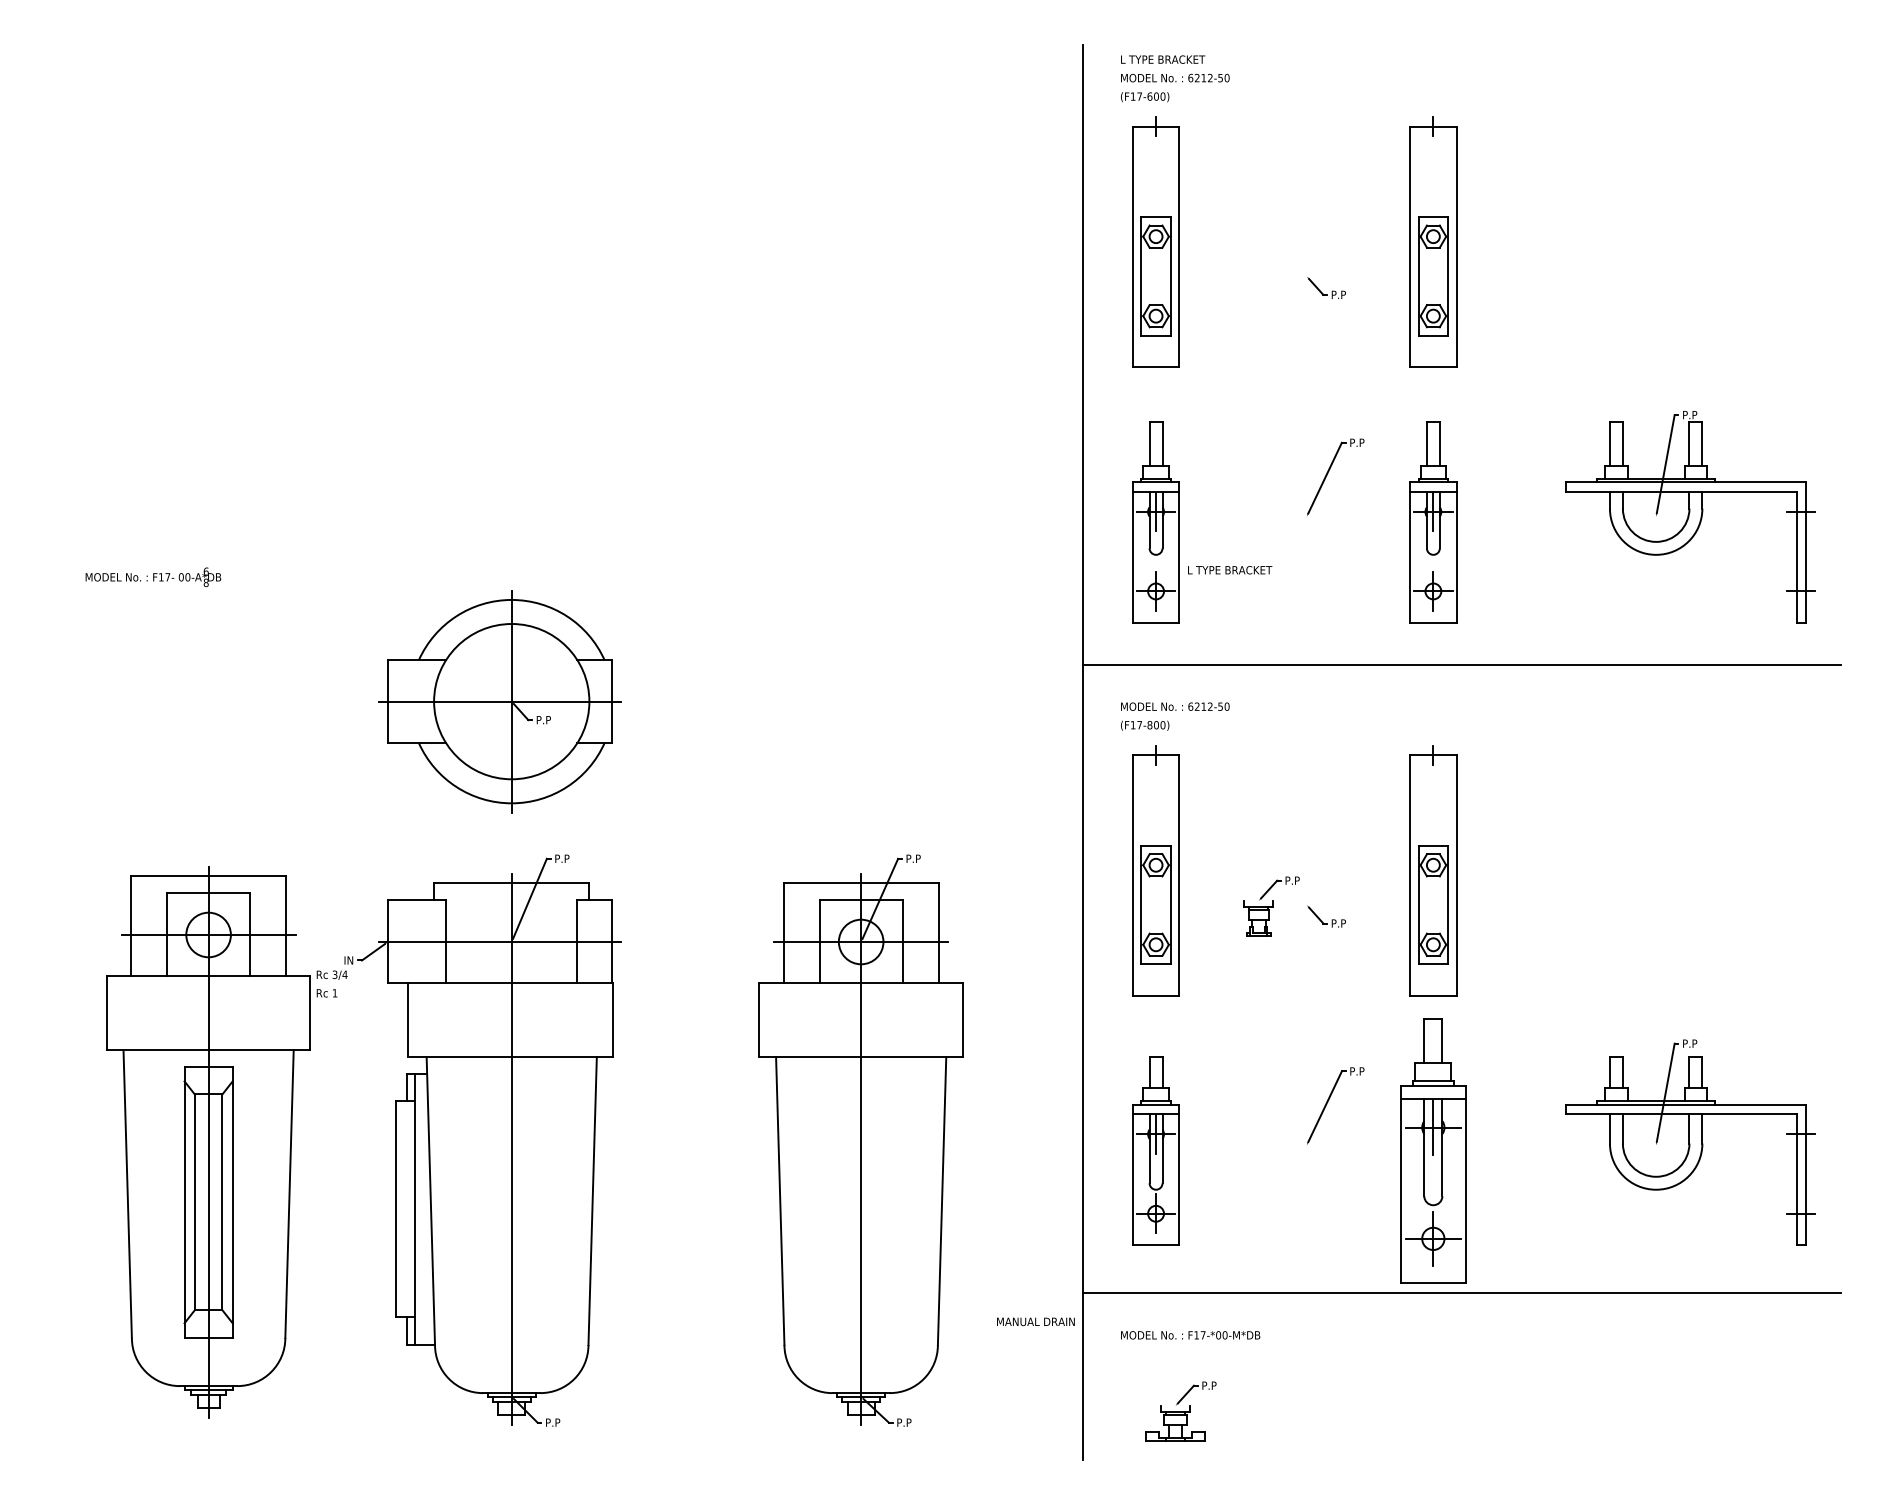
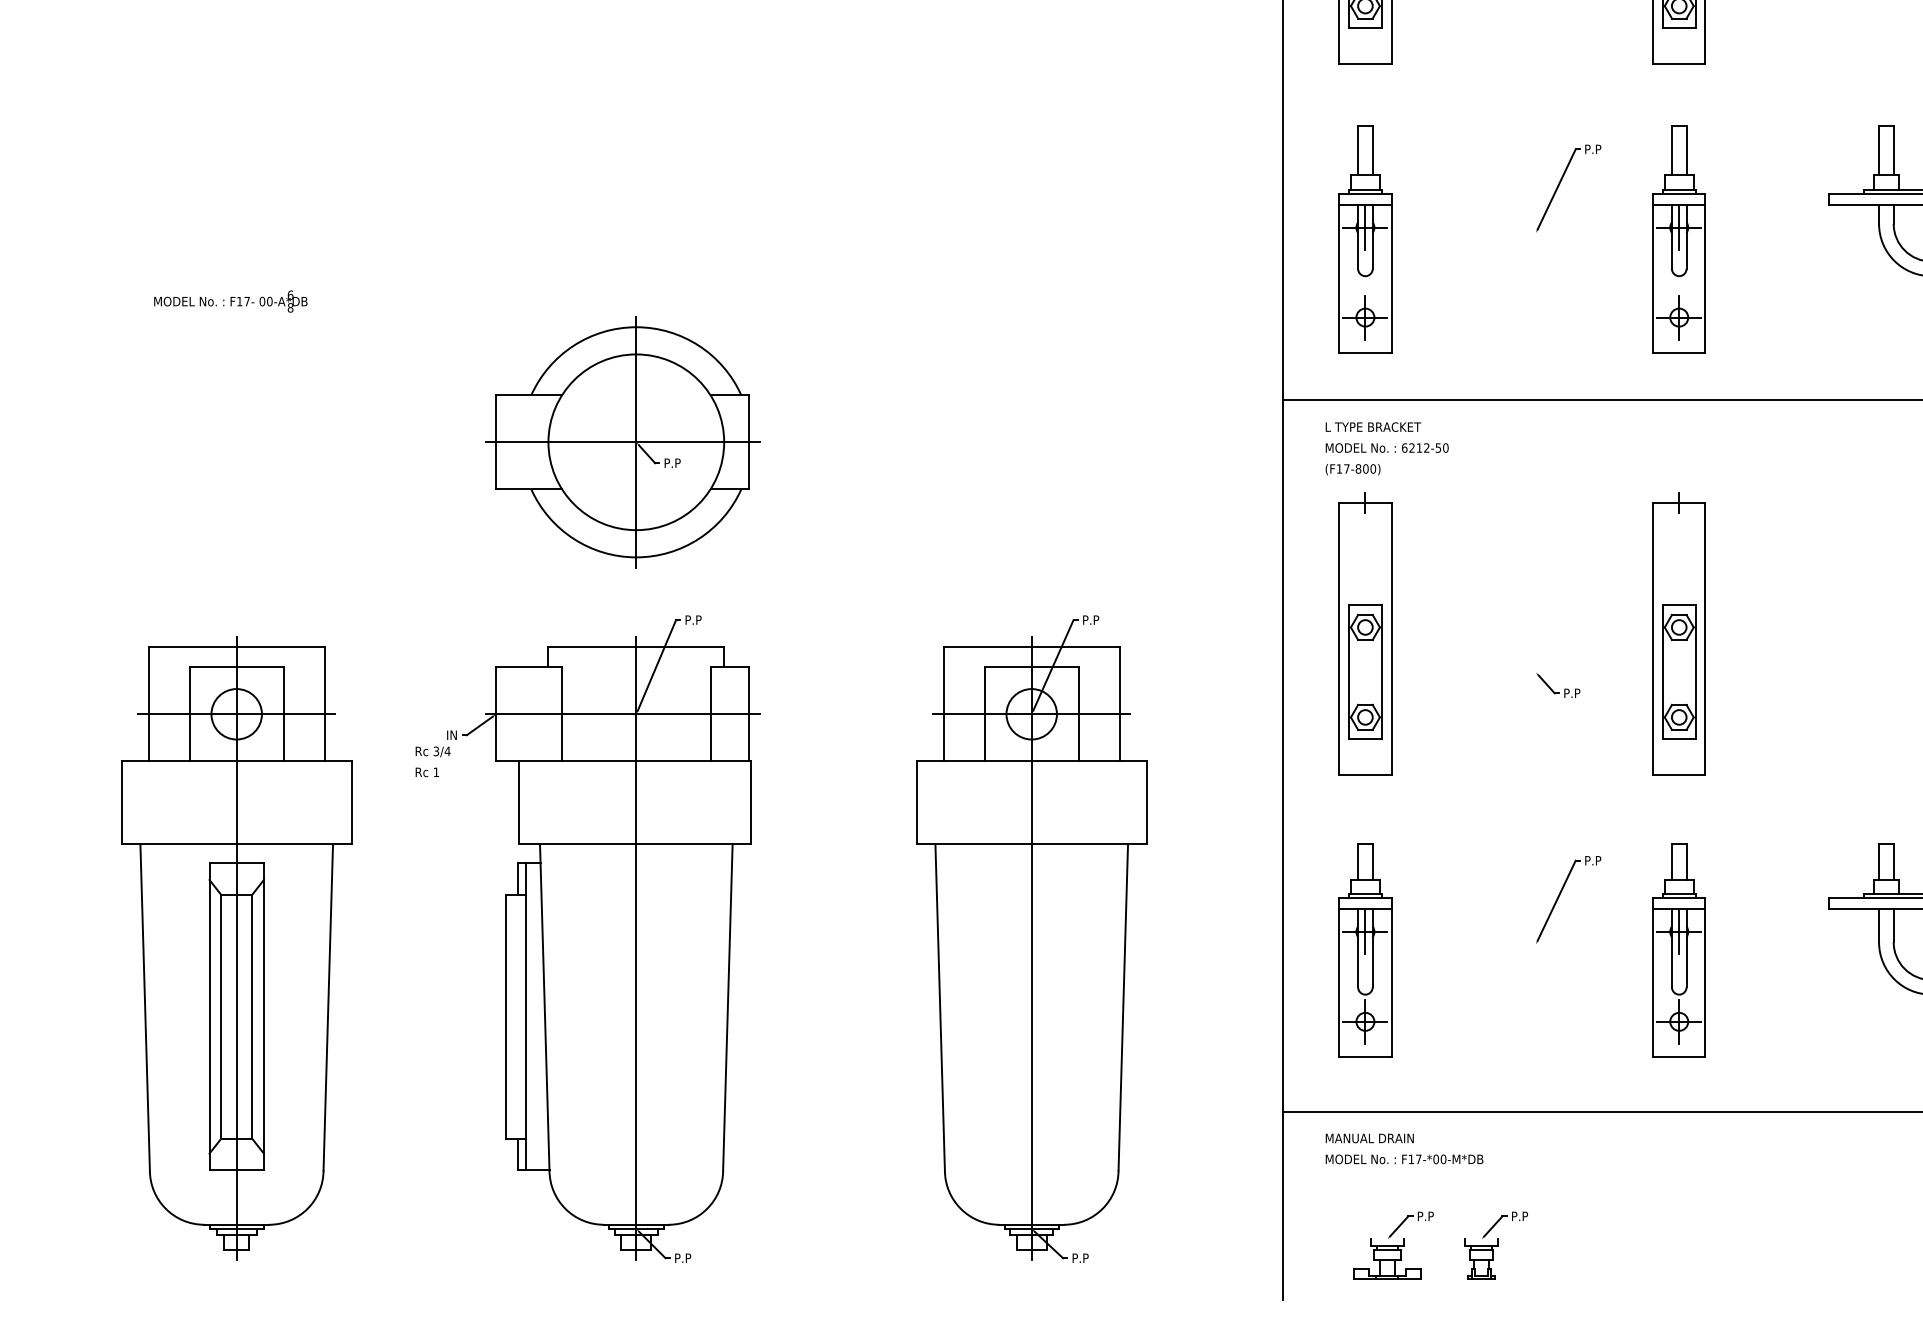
text: (1230, 570) -> (1373, 427), moved
part: (1271, 906) -> (1496, 1245), moved
part: (208, 1142) -> (236, 949), moved
part: (1433, 1150) -> (1679, 950), size x0.71
text: (1035, 1321) -> (1369, 1138), moved

